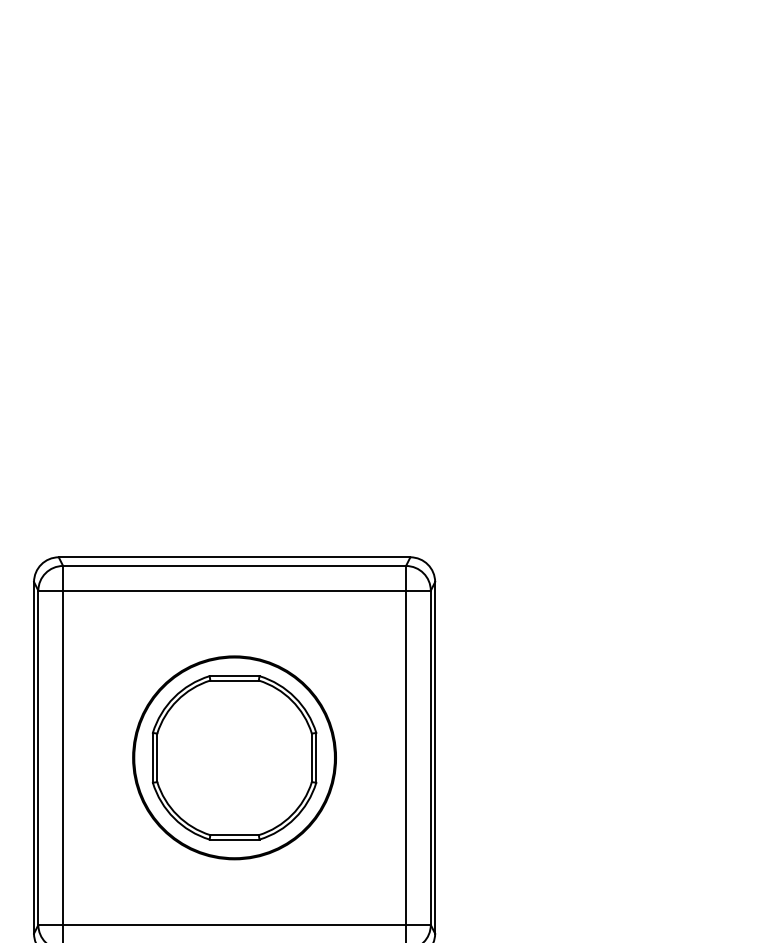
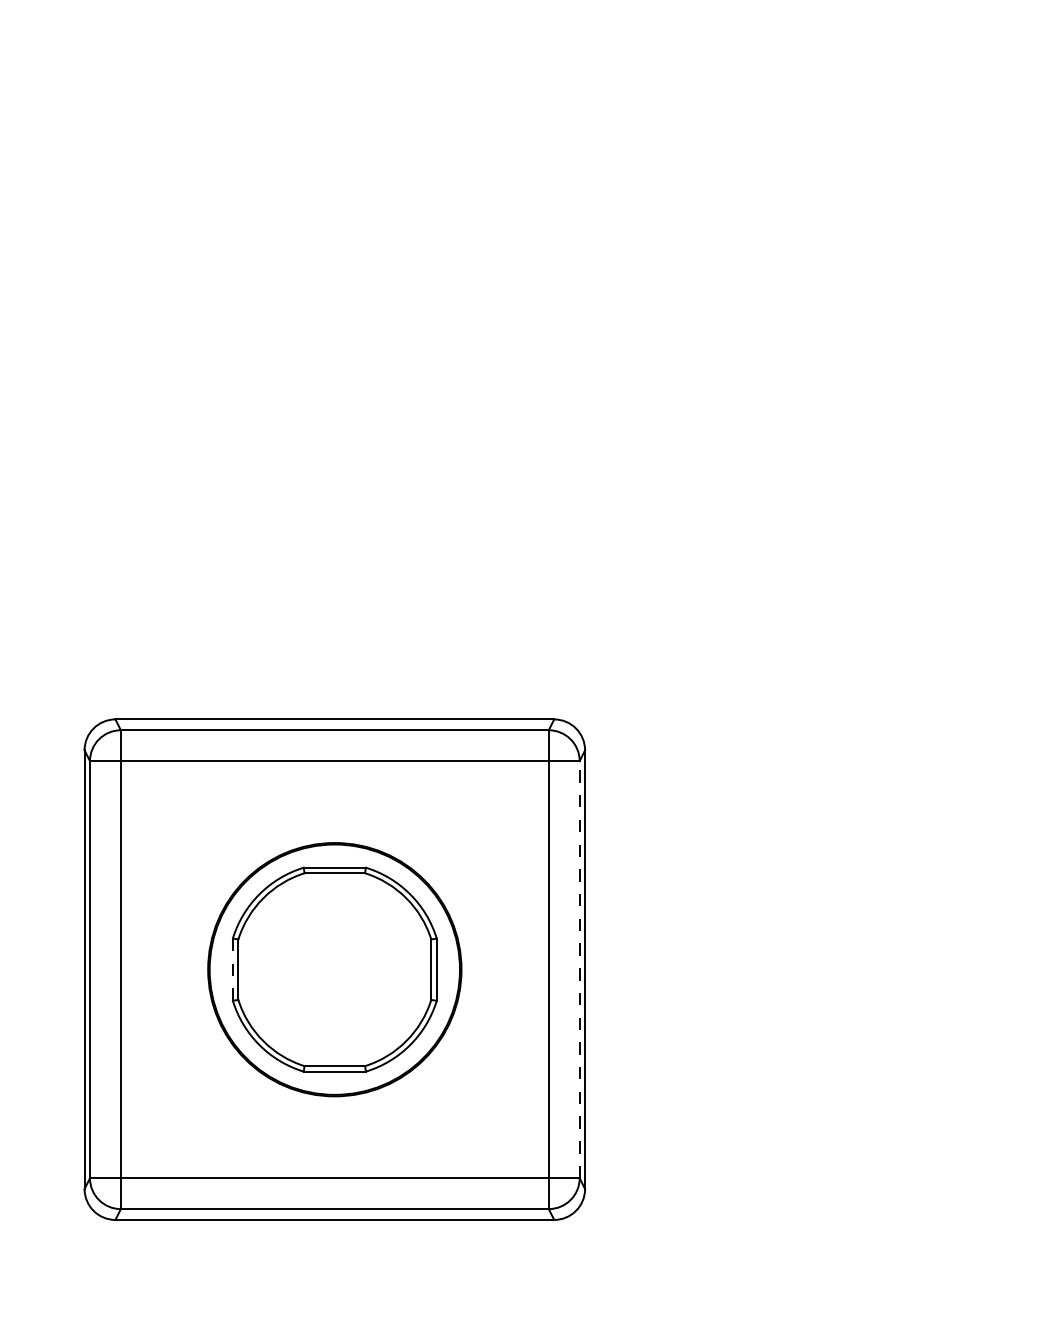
line: (152, 757) -> (232, 969), solid -> dashed
line: (430, 757) -> (579, 969), solid -> dashed

